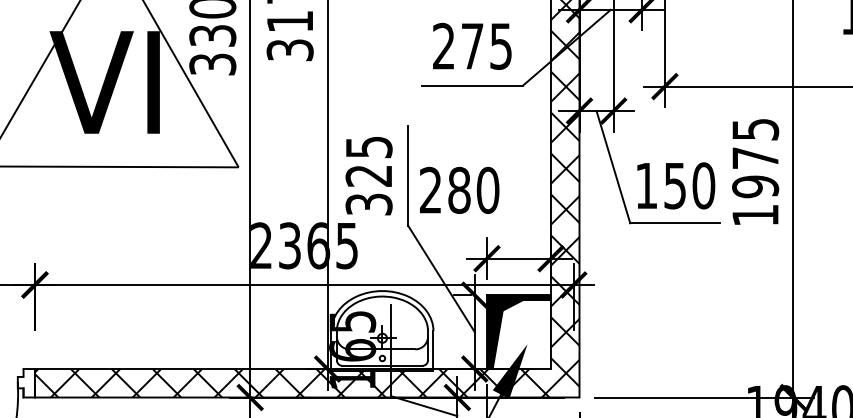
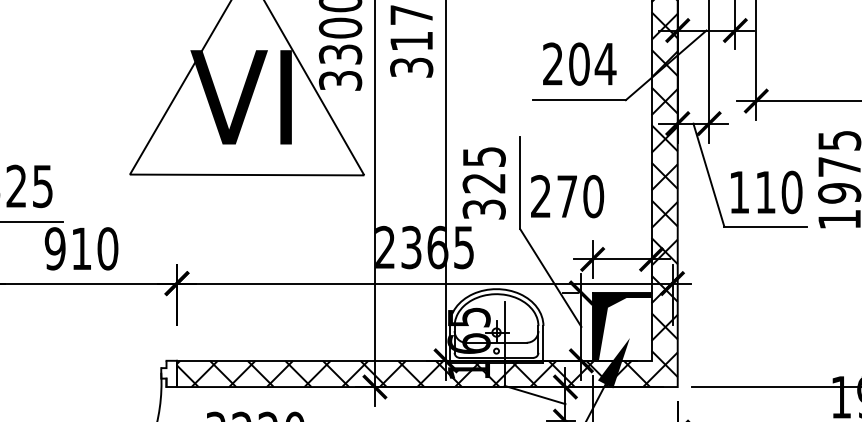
text: (486, 45) -> (592, 63), 275 -> 204
text: (674, 185) -> (765, 192), 150 -> 110
text: (459, 190) -> (567, 196), 280 -> 270

